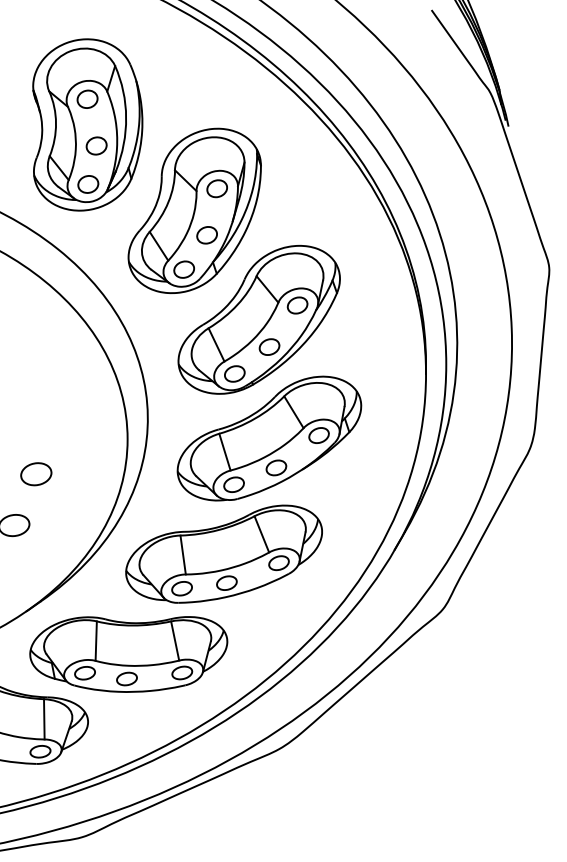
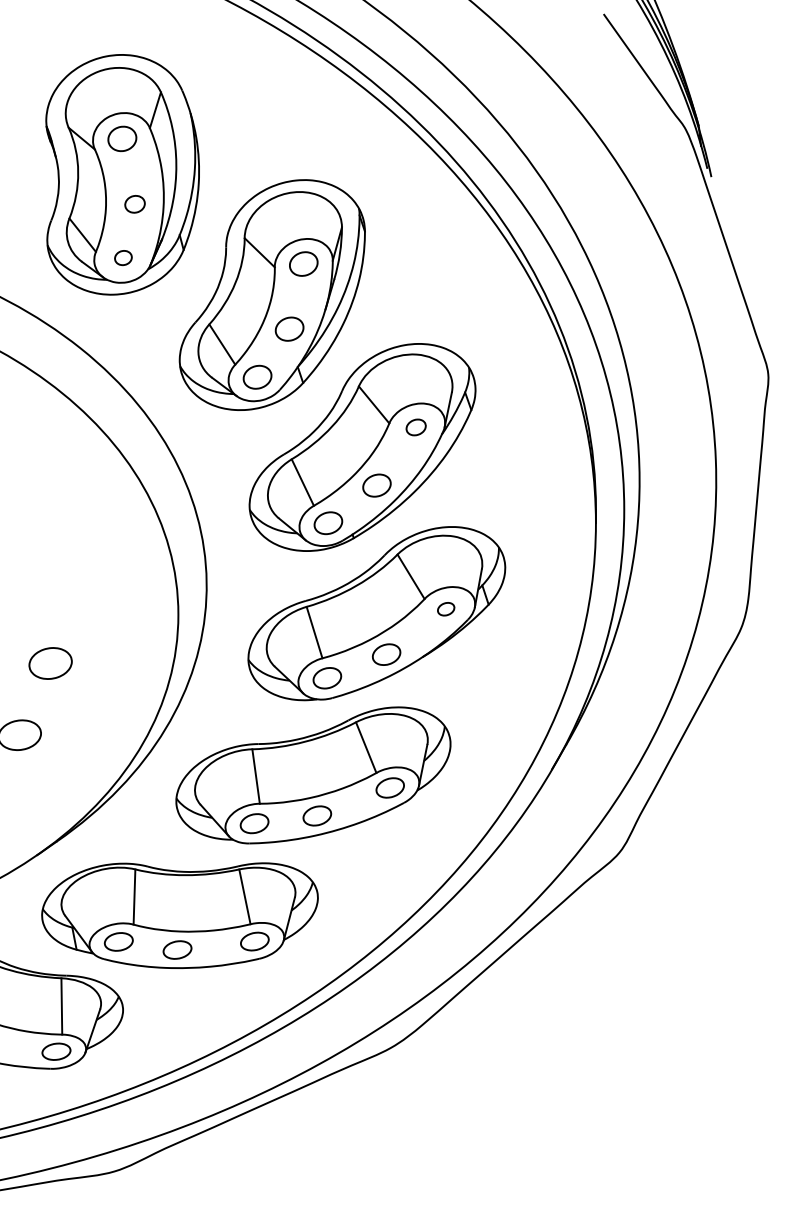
part: (96, 146) -> (134, 204), size x0.7
part: (88, 184) -> (123, 257), size x0.6
part: (297, 305) -> (415, 427), size x0.7
part: (318, 434) -> (445, 608), size x0.6

